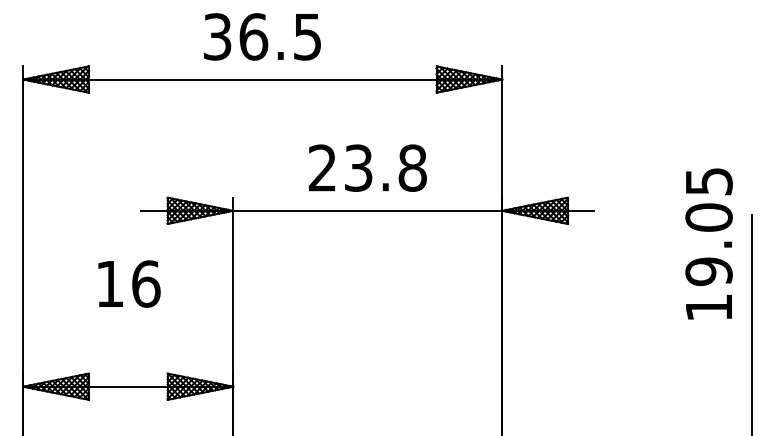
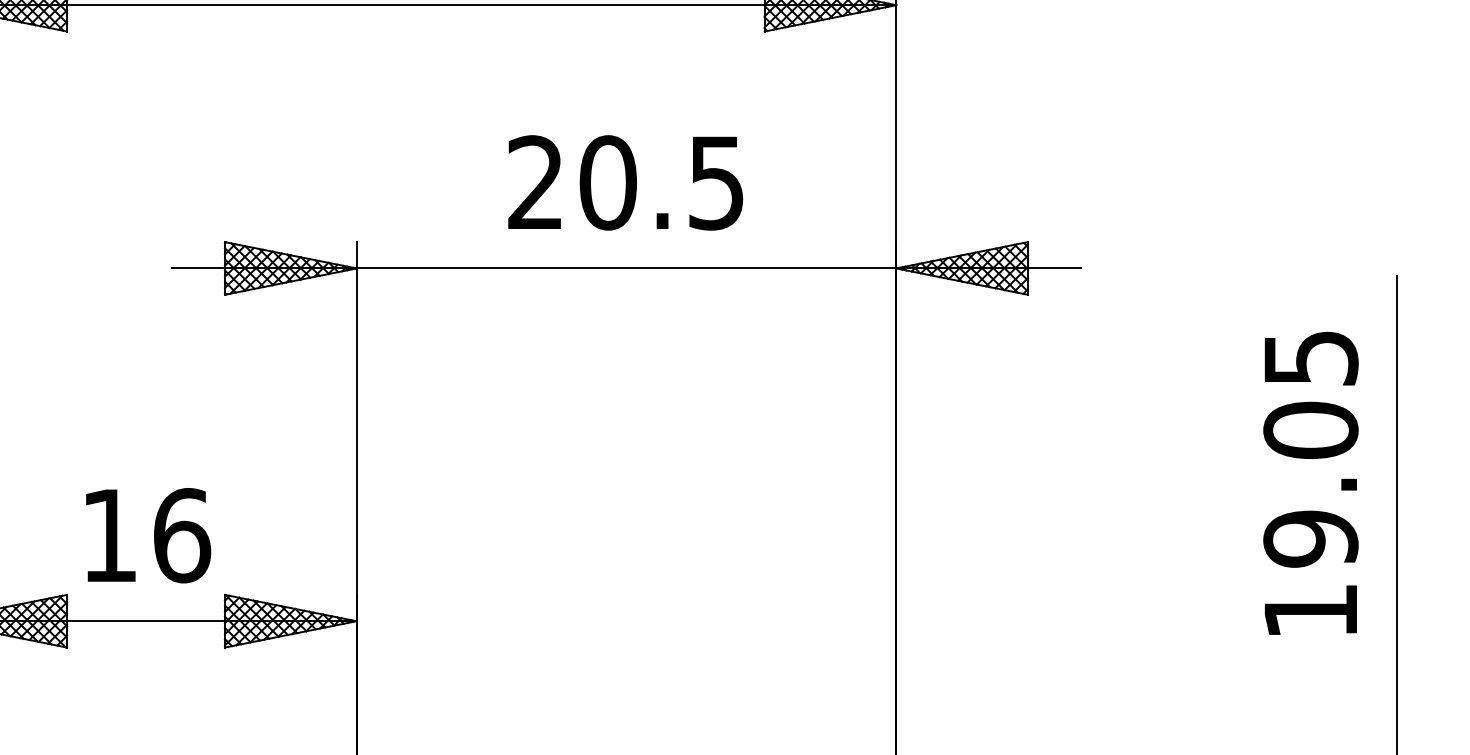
text: (385, 167) -> (661, 181), 23.8 -> 20.5
text: (708, 243) -> (1309, 482), moved
text: (129, 283) -> (148, 534), moved

